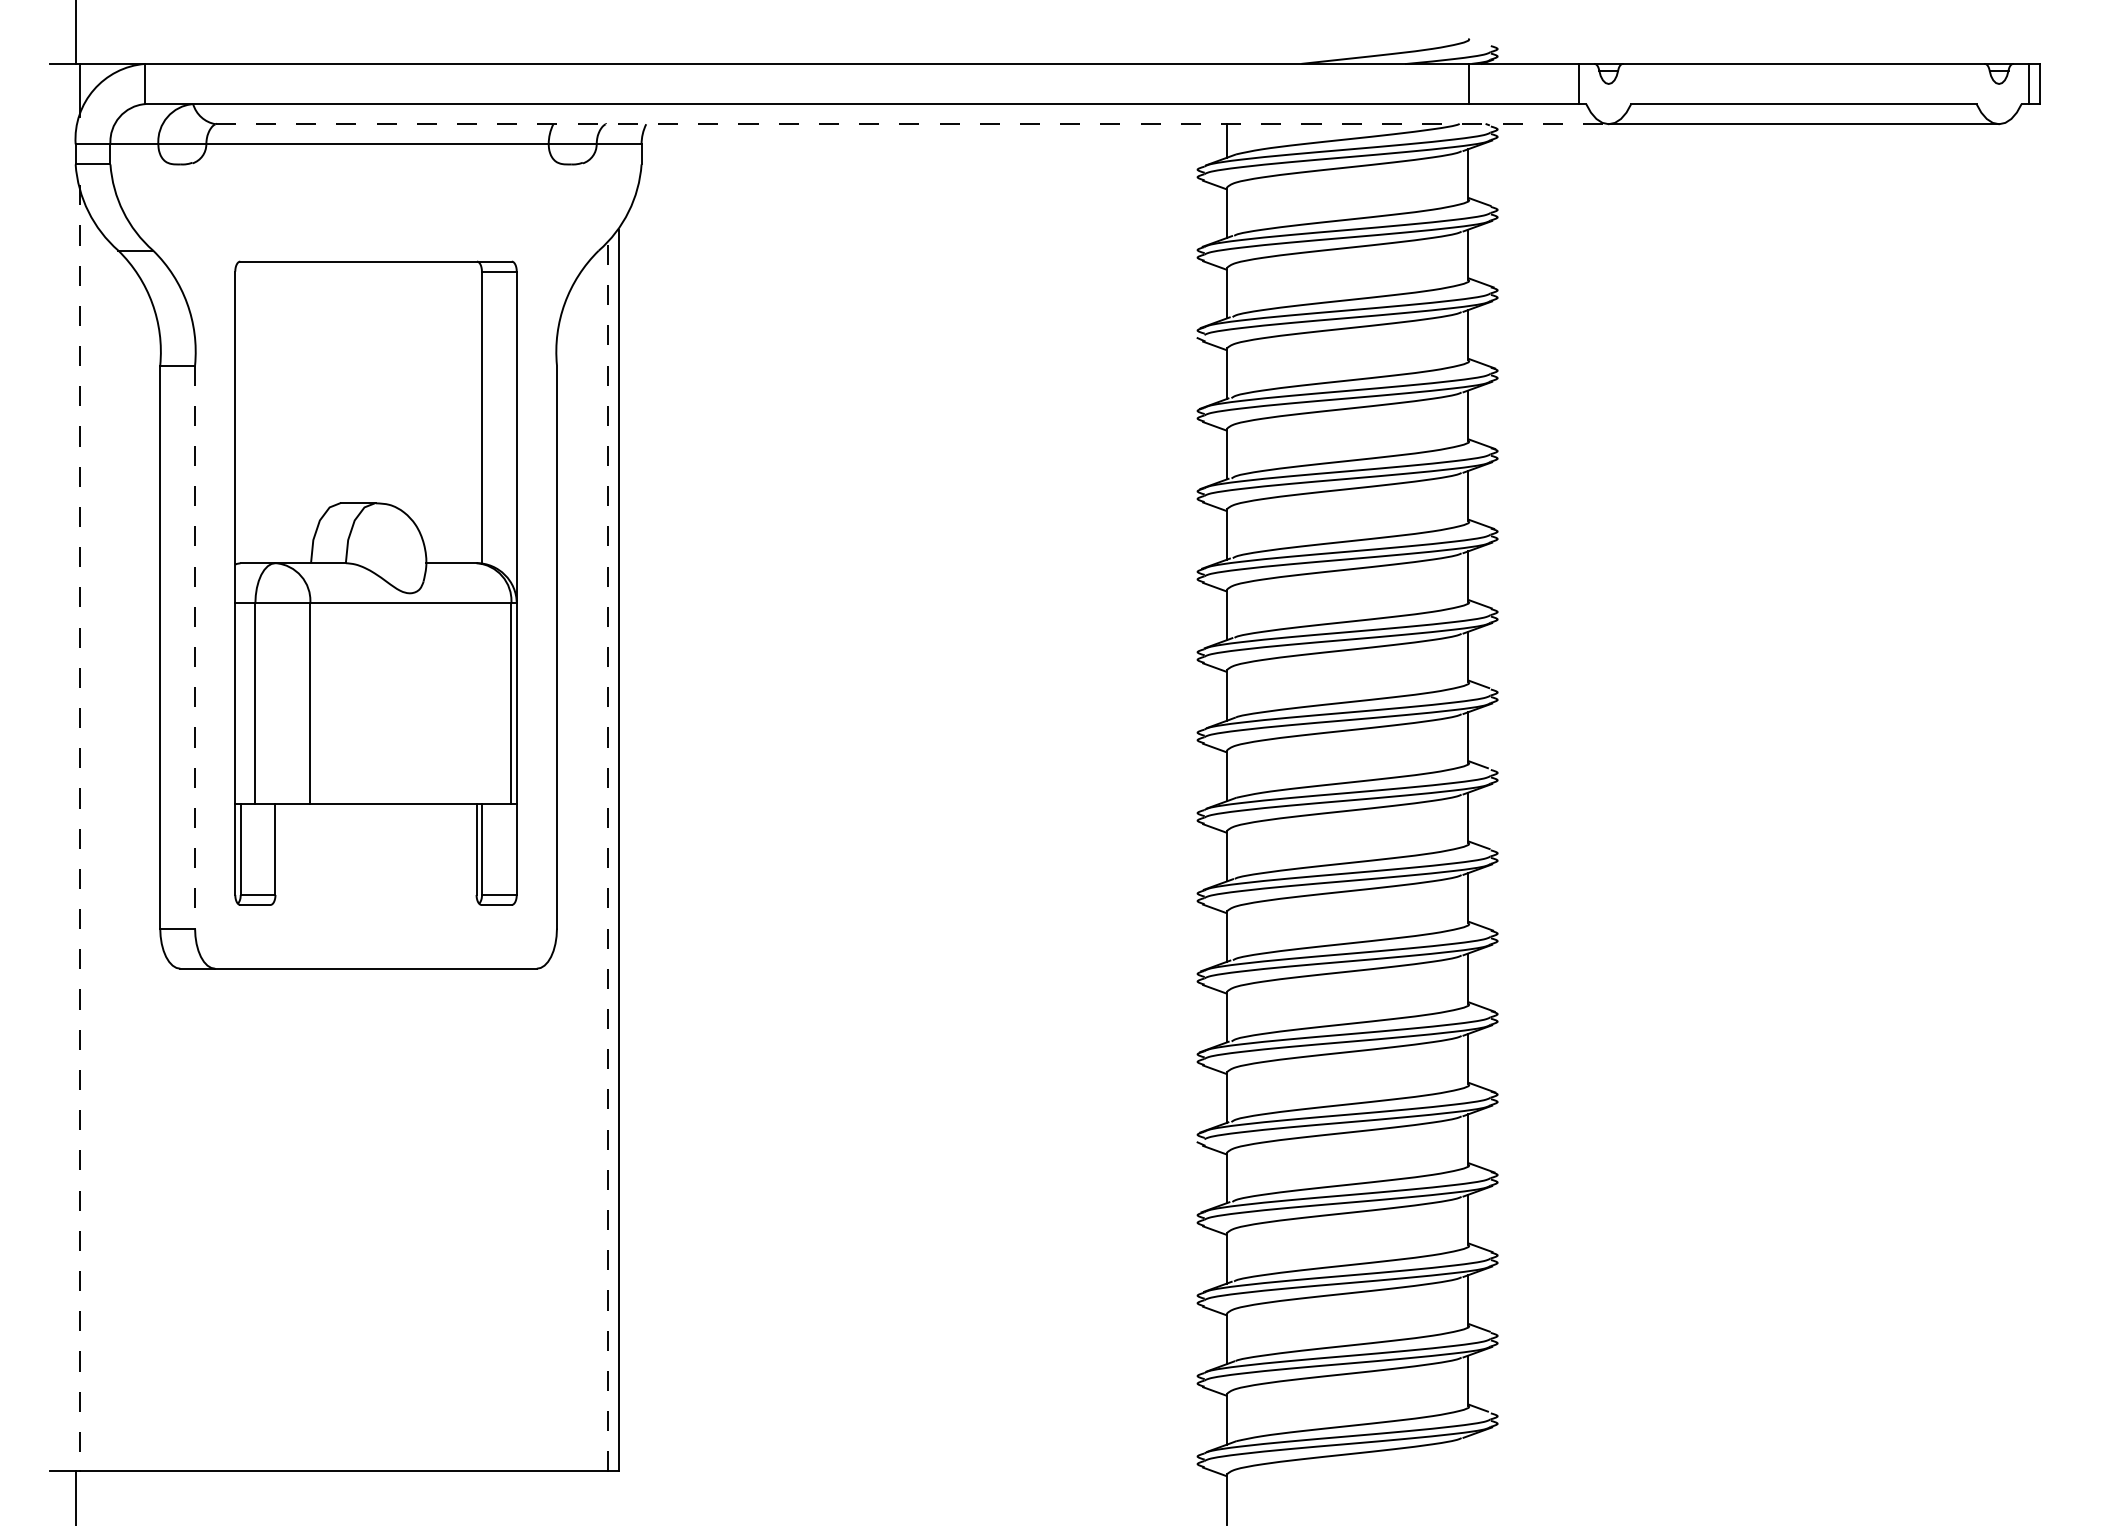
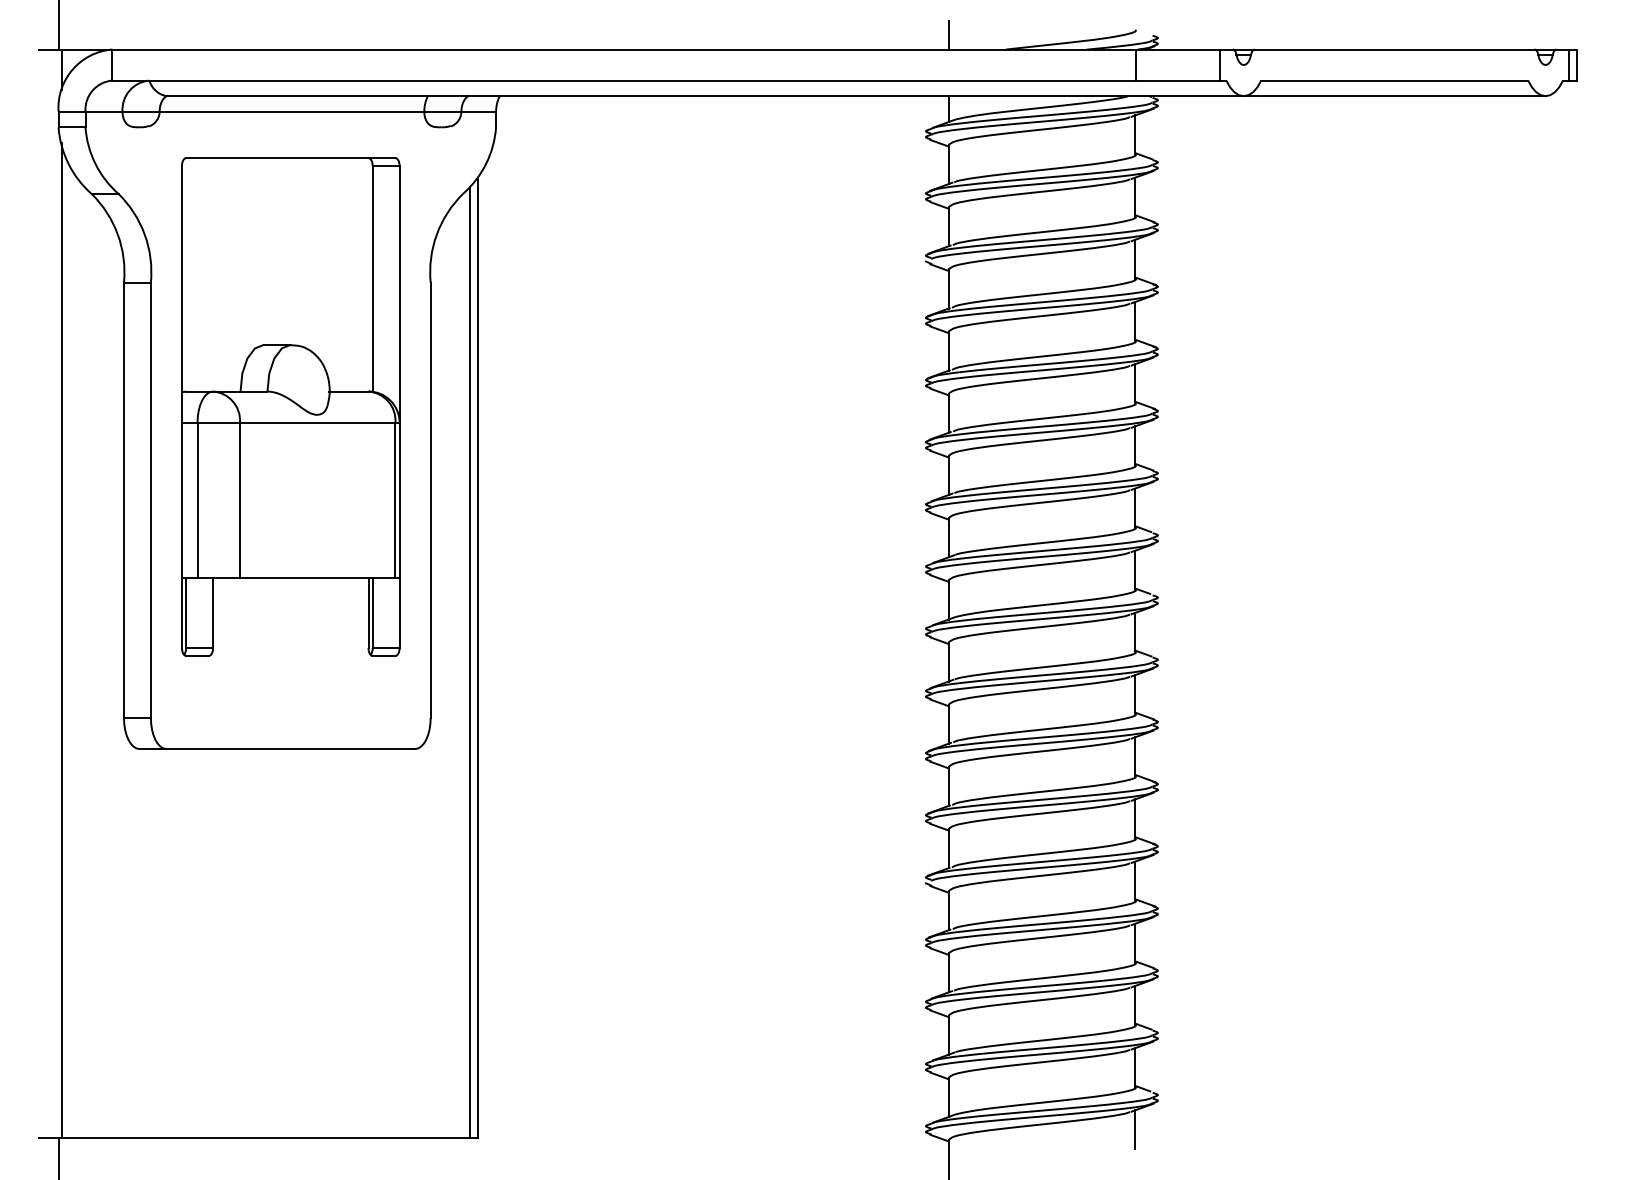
line: (1226, 44) -> (948, 34), added
line: (912, 124) -> (705, 96), dashed -> solid
part: (375, 582) -> (290, 406), moved
line: (194, 647) -> (150, 500), dashed -> solid
line: (79, 828) -> (61, 640), dashed -> solid
line: (608, 856) -> (470, 662), dashed -> solid
line: (1468, 1460) -> (1135, 1129), added

